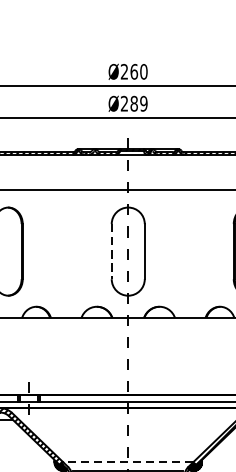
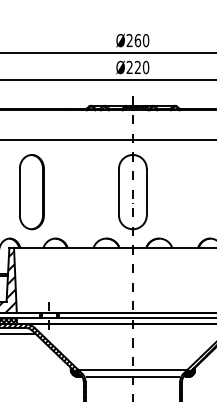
text: (138, 103) -> (141, 67), Ø289 -> Ø220
line: (111, 252) -> (118, 192), dashed -> solid
line: (127, 462) -> (132, 369), dashed -> solid

